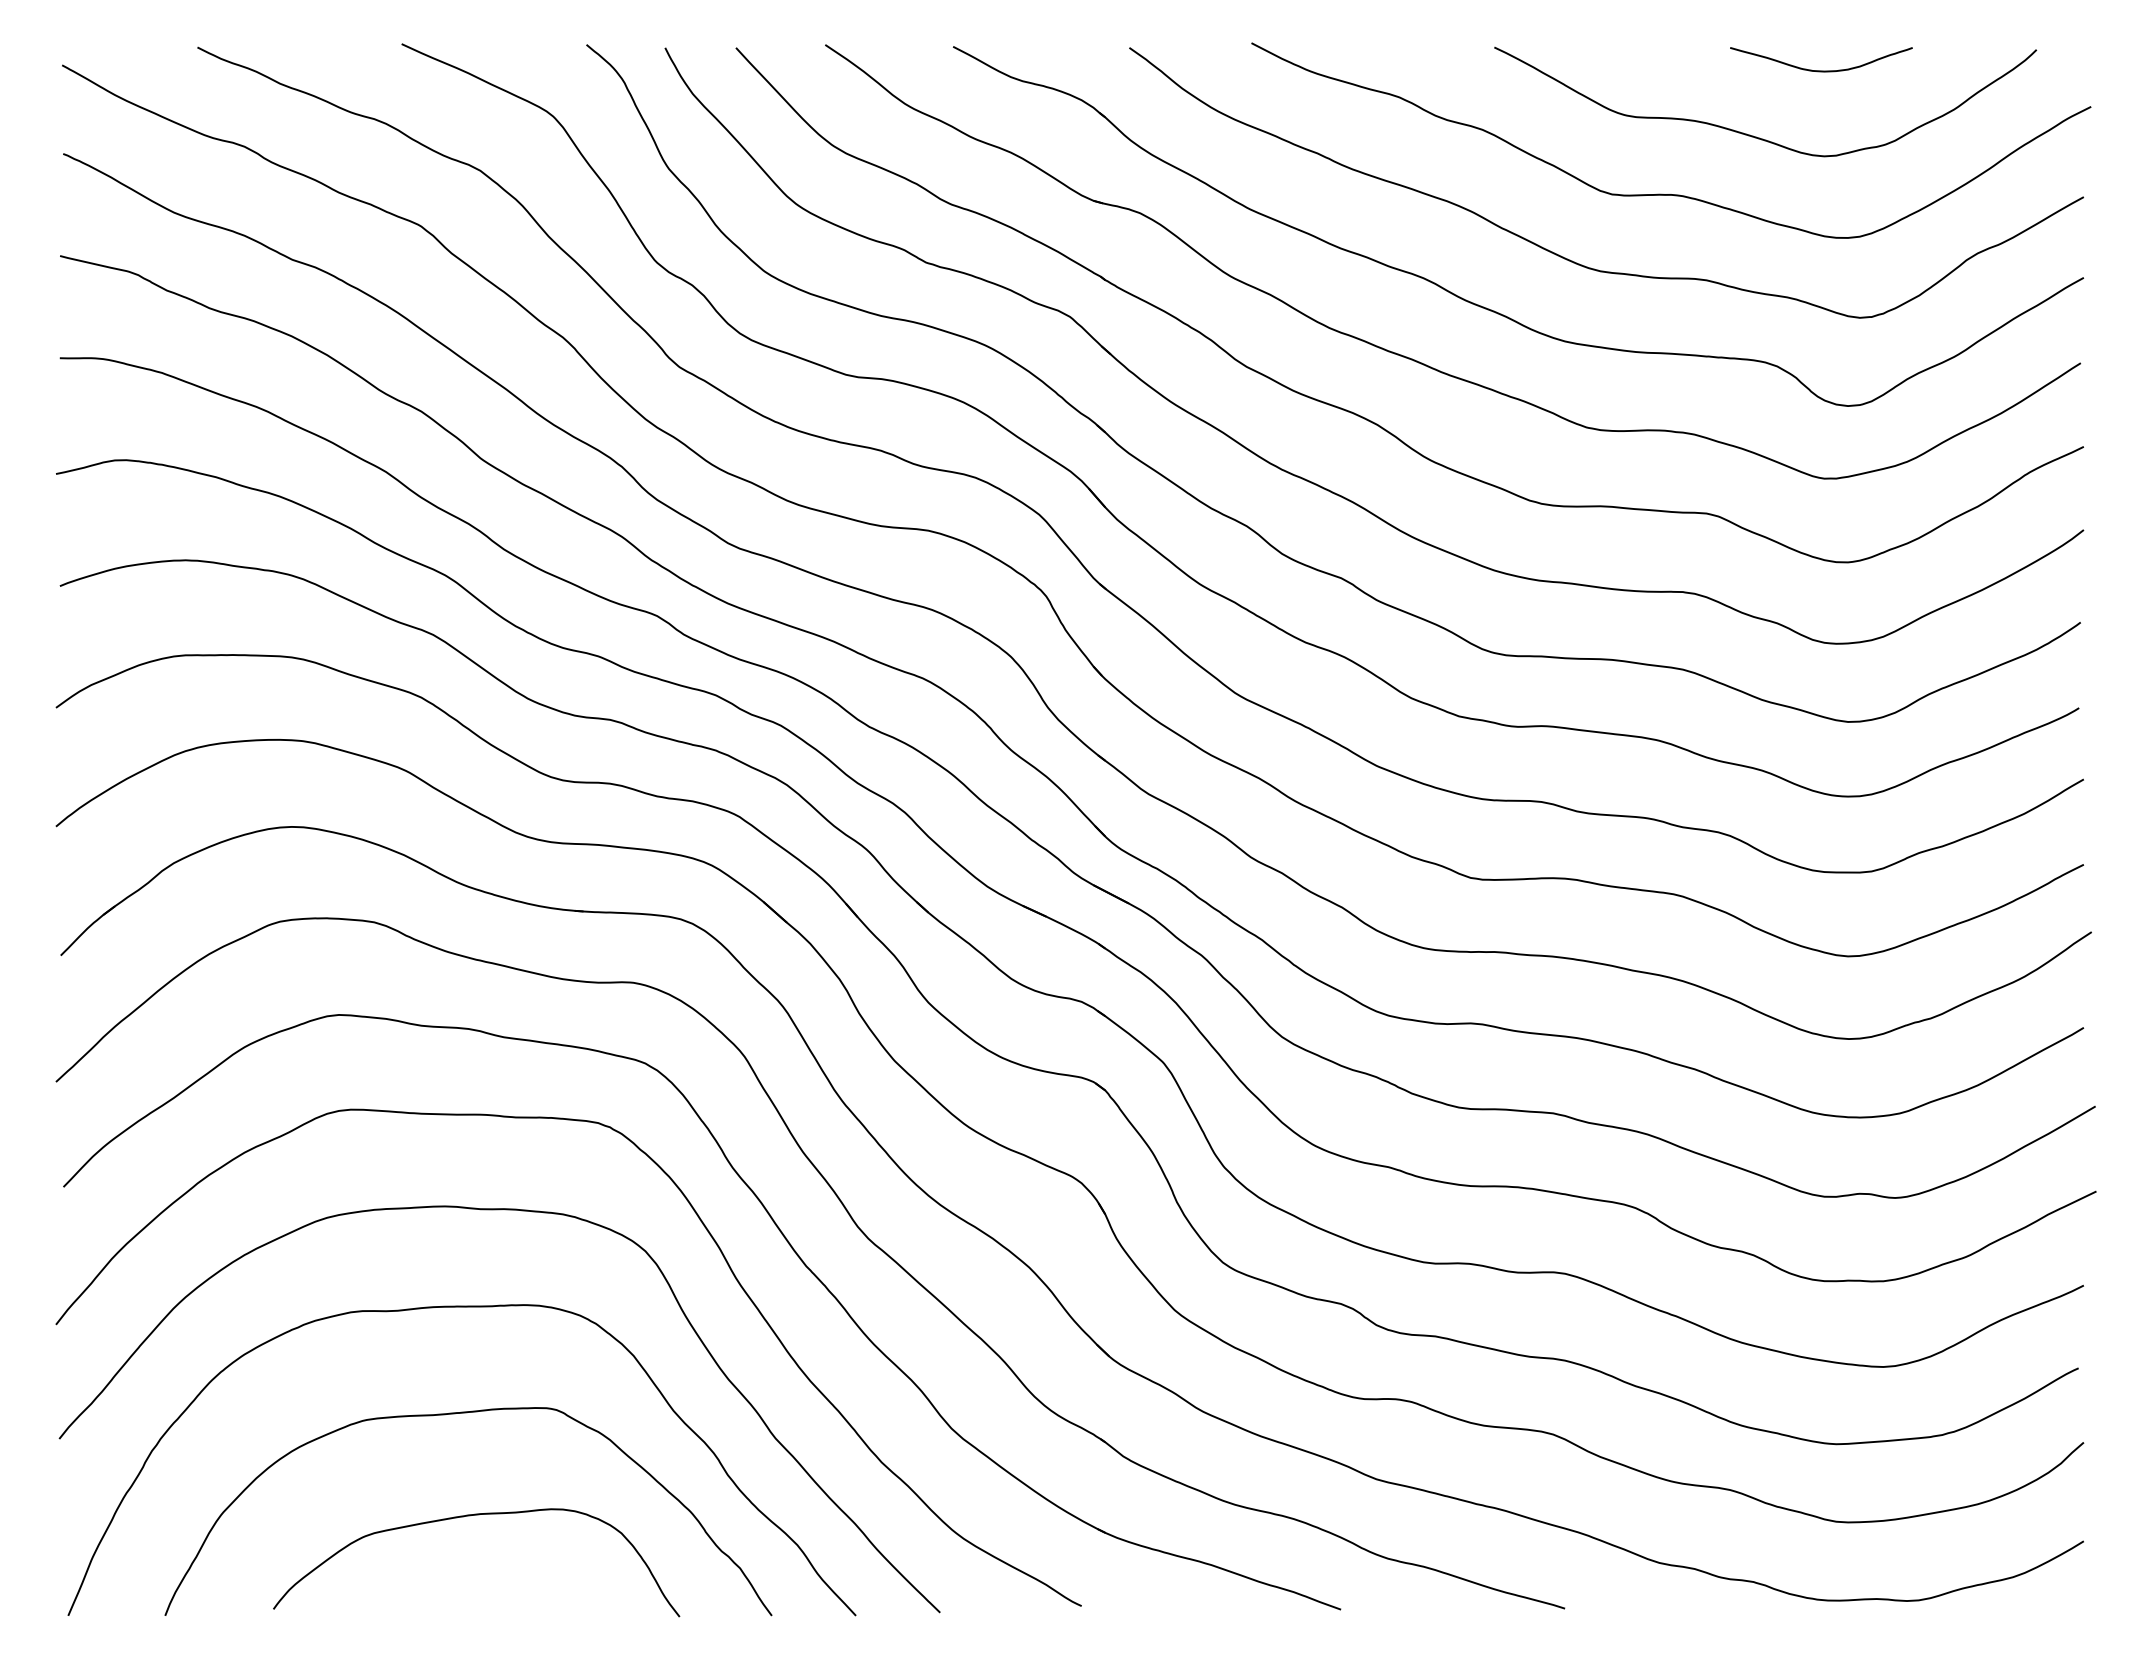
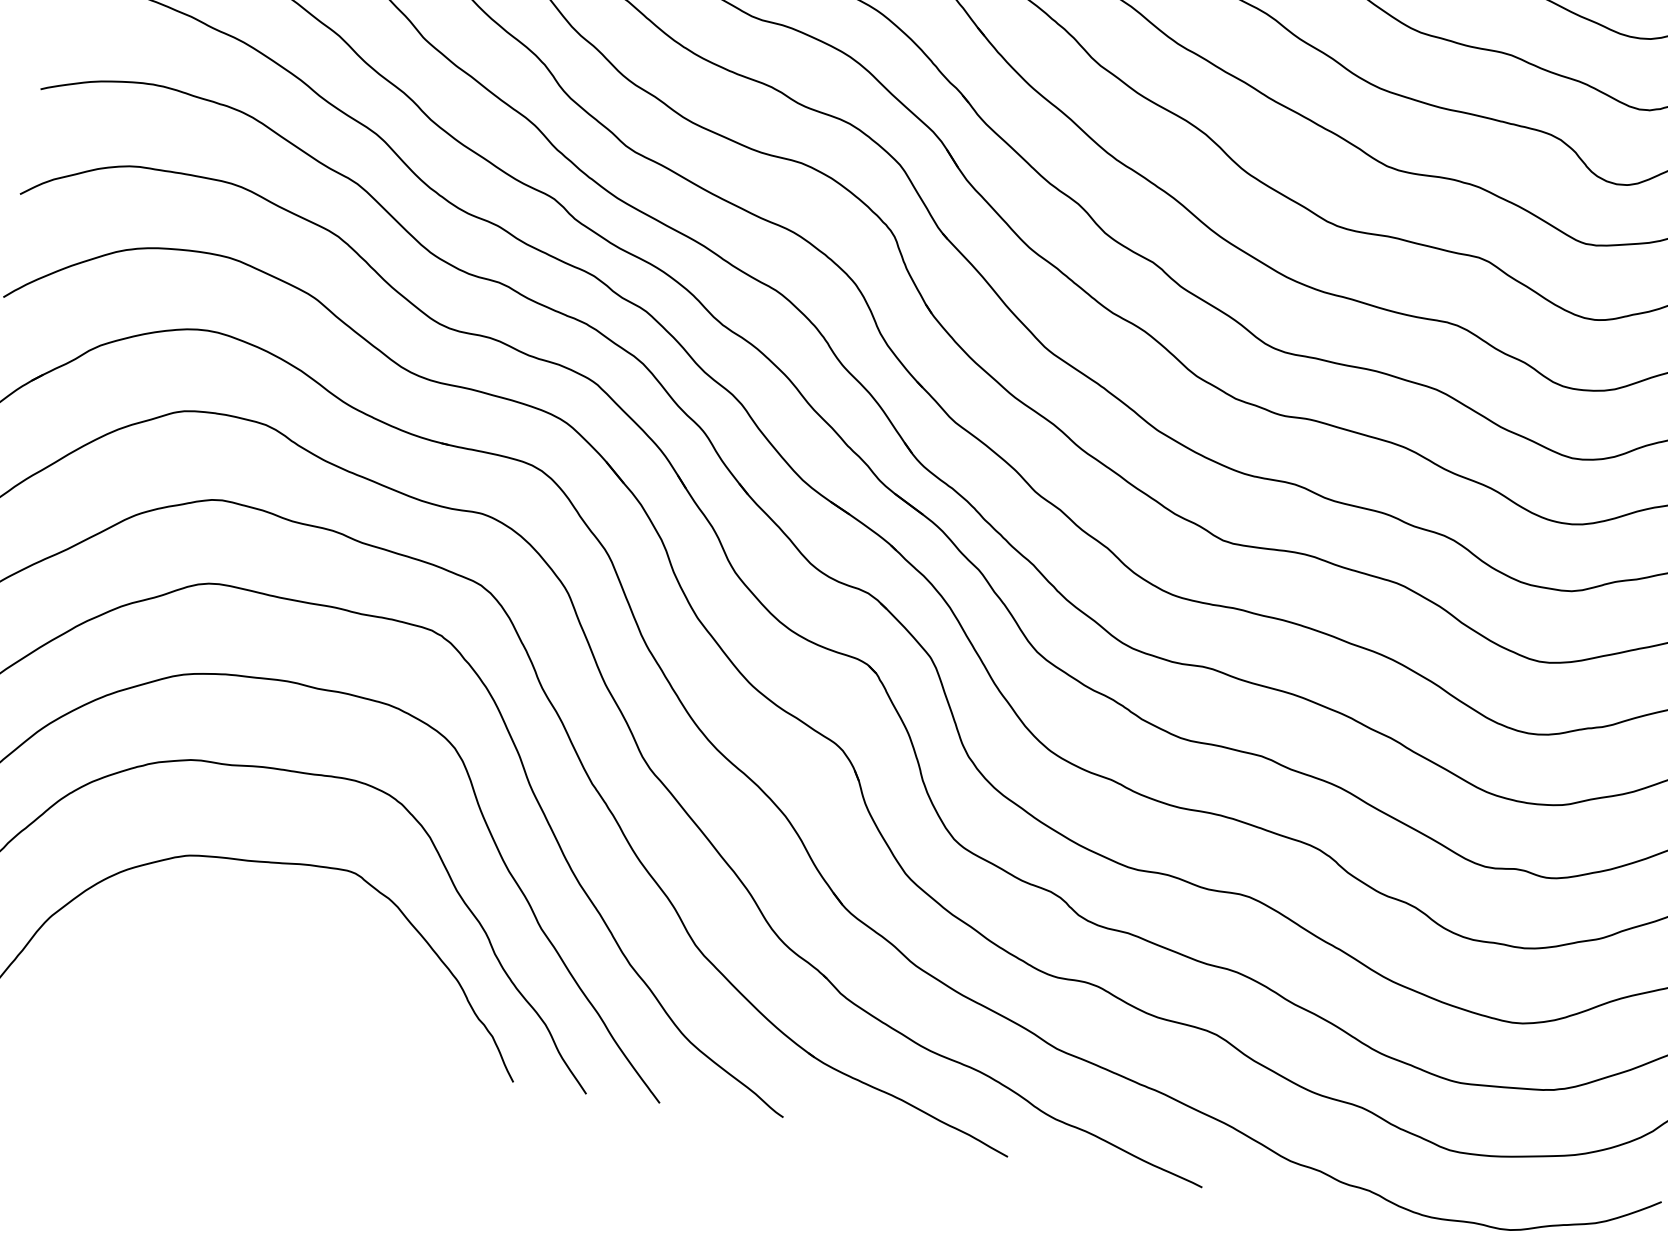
curve: (470, 1516) -> (265, 953), removed

